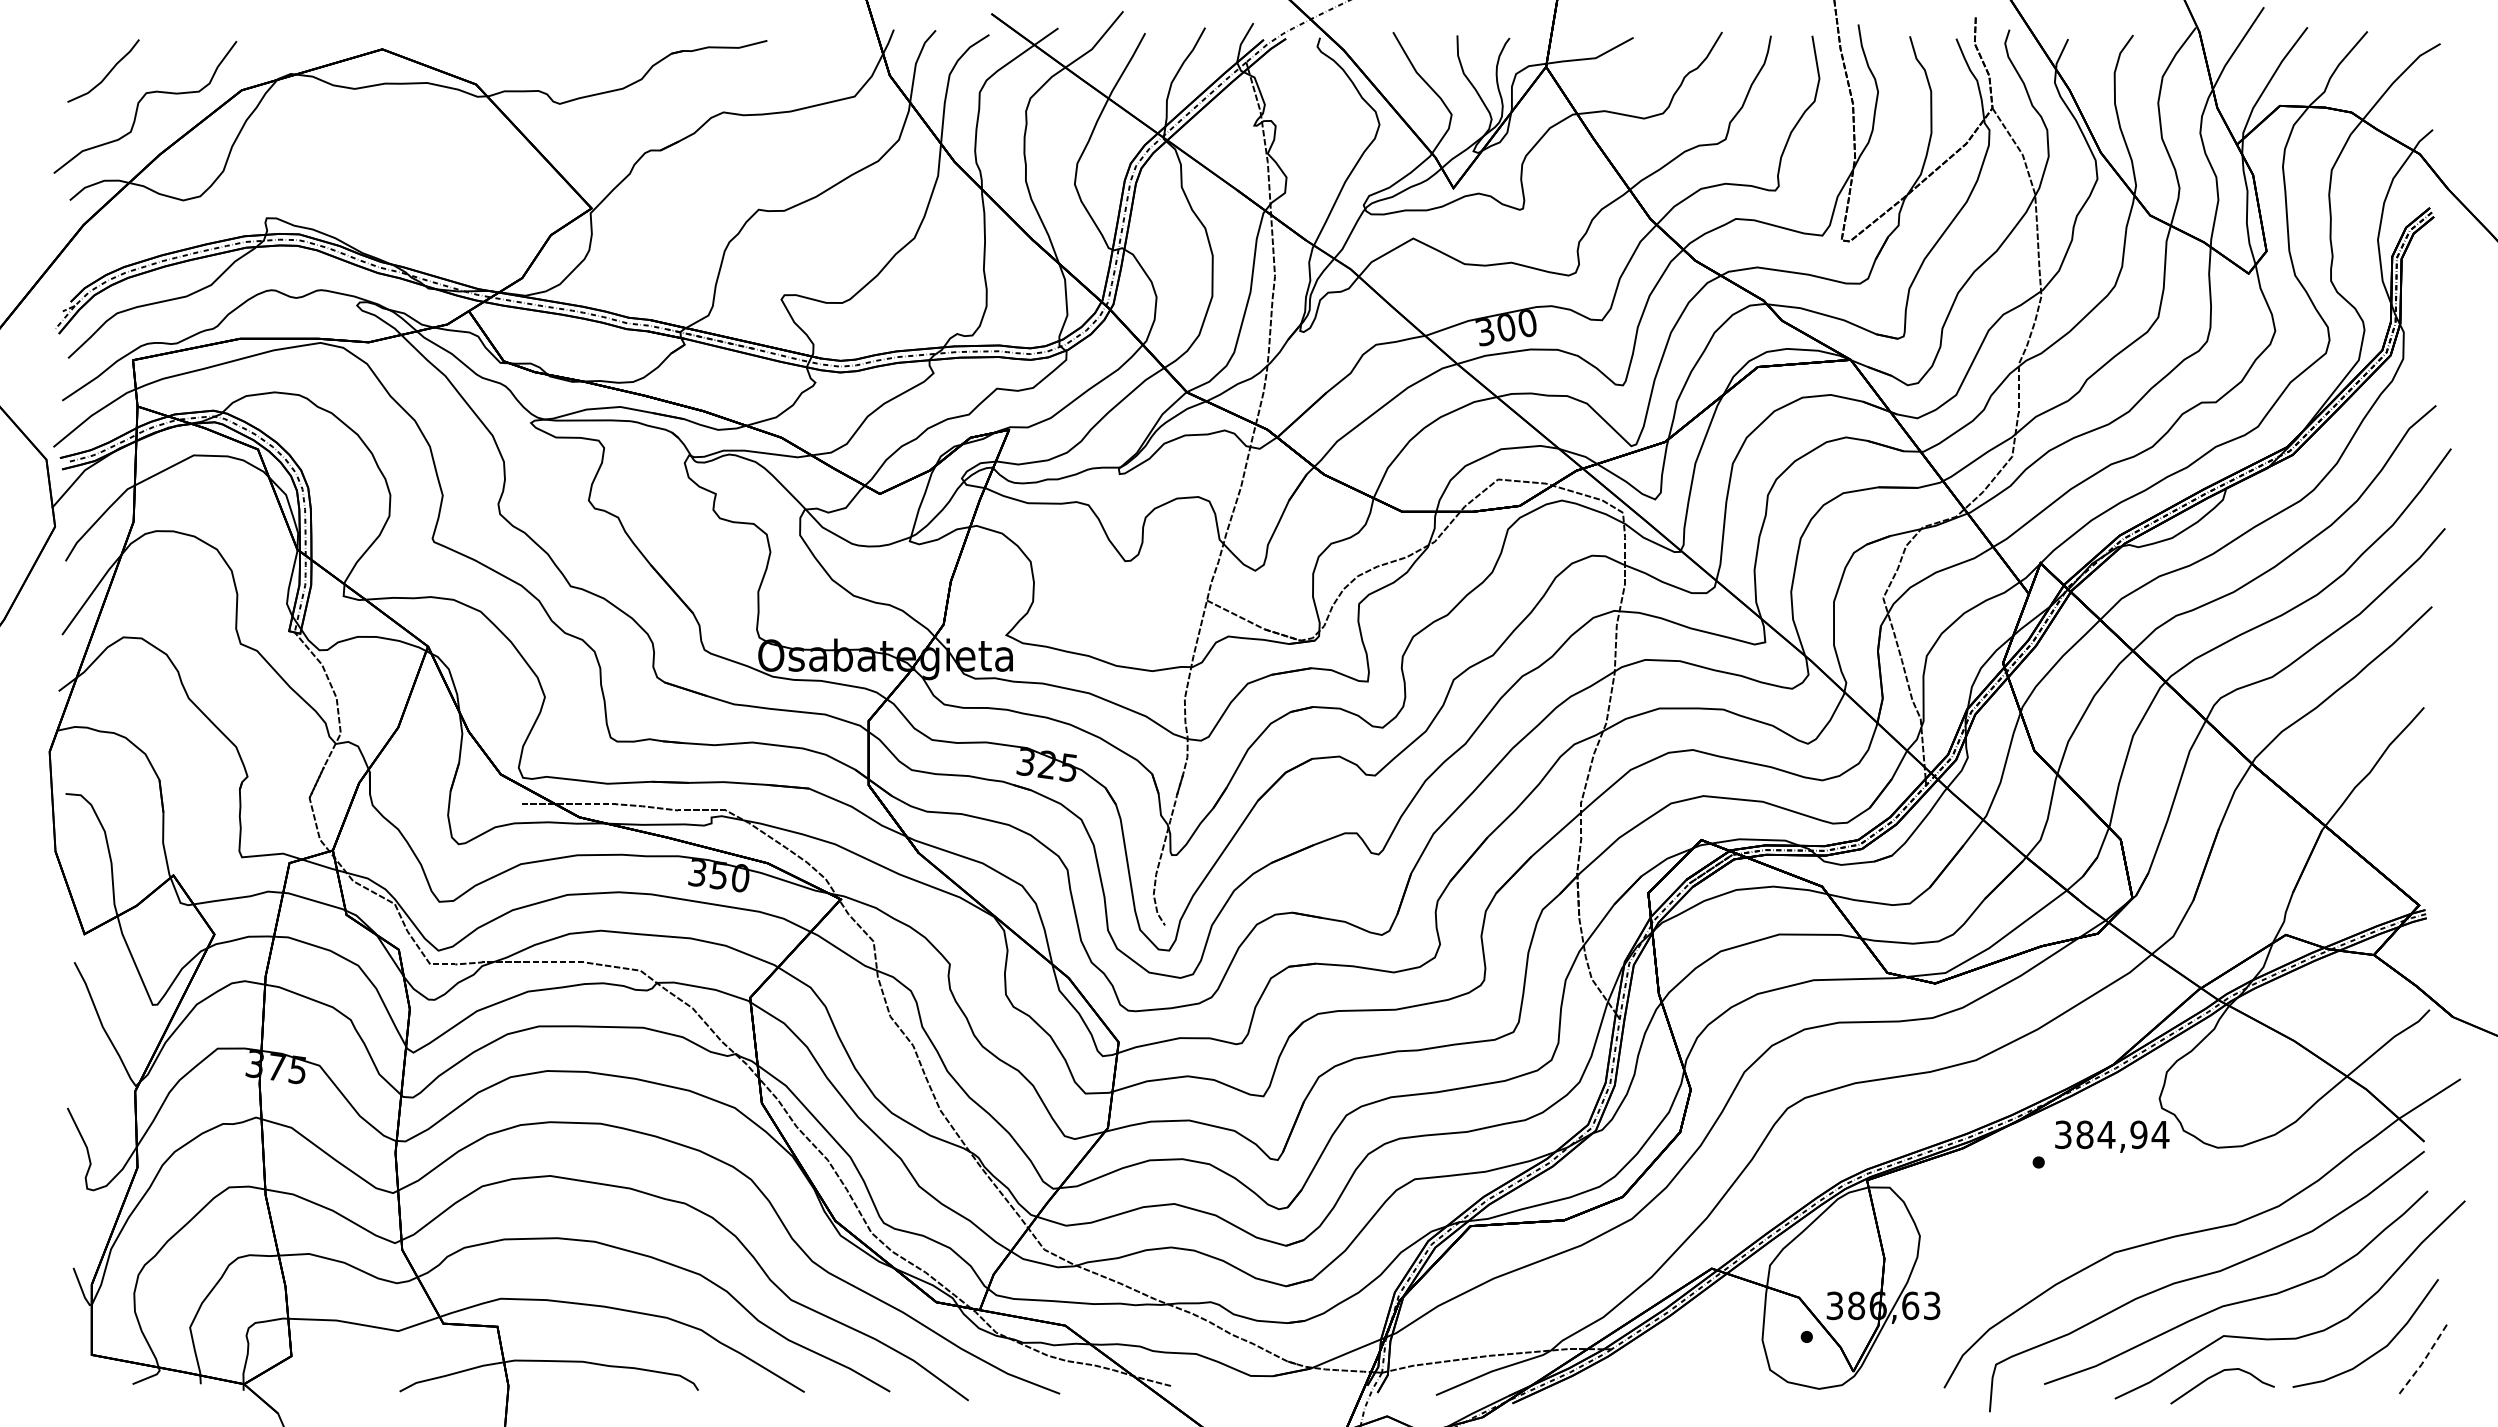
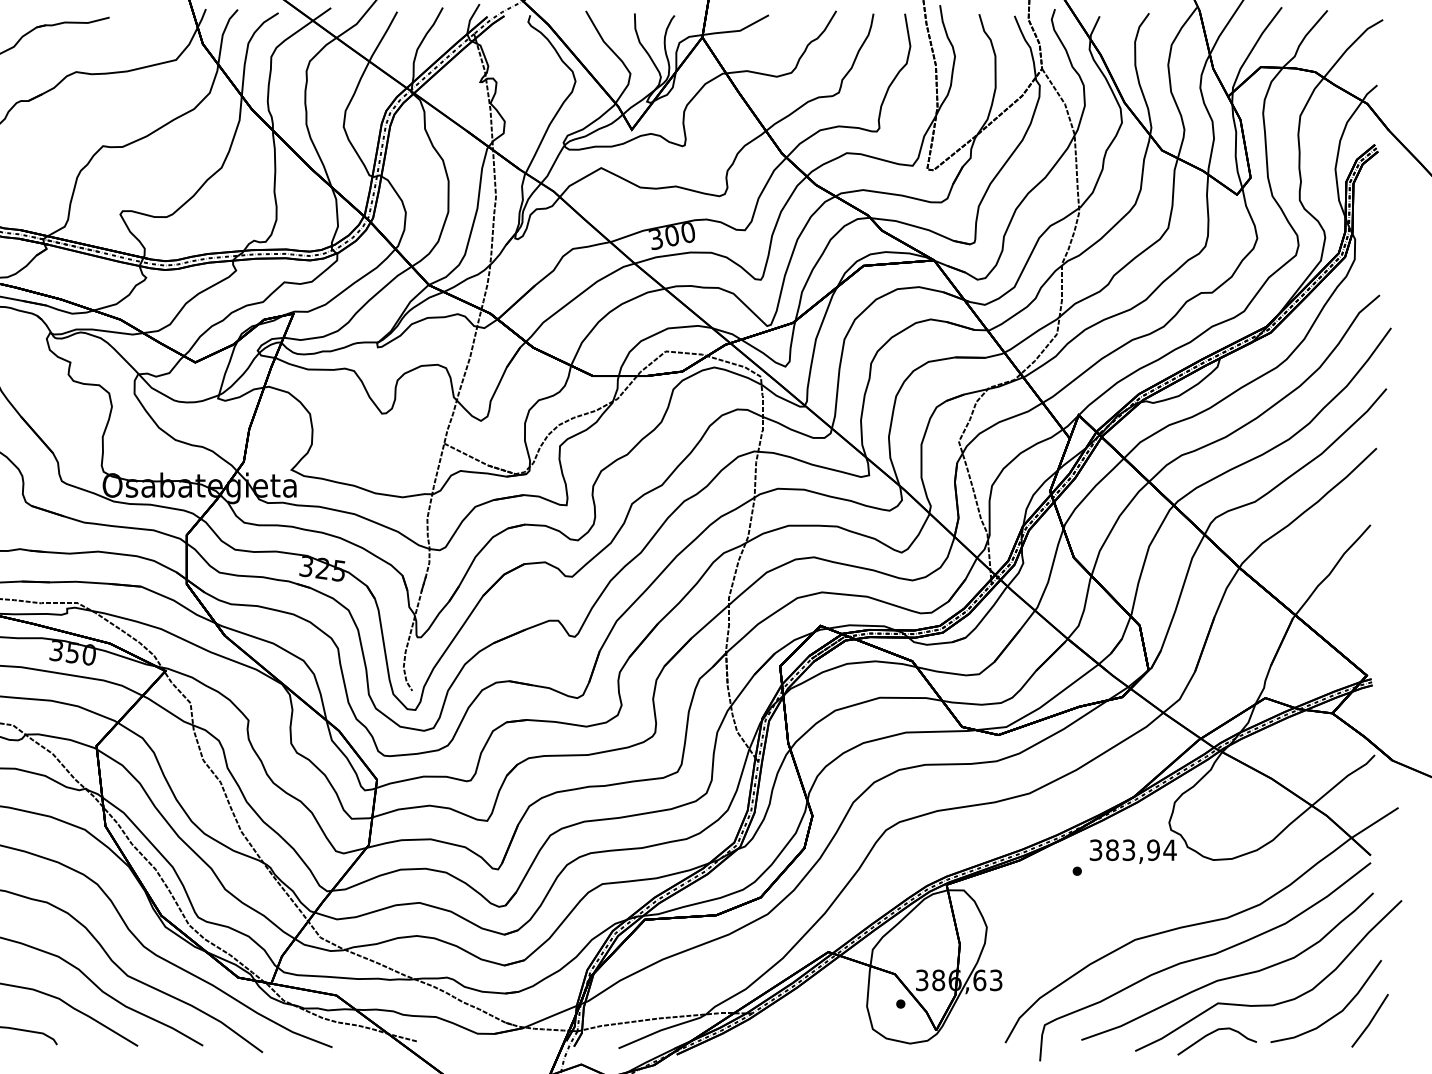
text: (2106, 1134) -> (1128, 849), 384,94 -> 383,94
line: (2424, 1360) -> (1370, 1021), dashed -> solid

